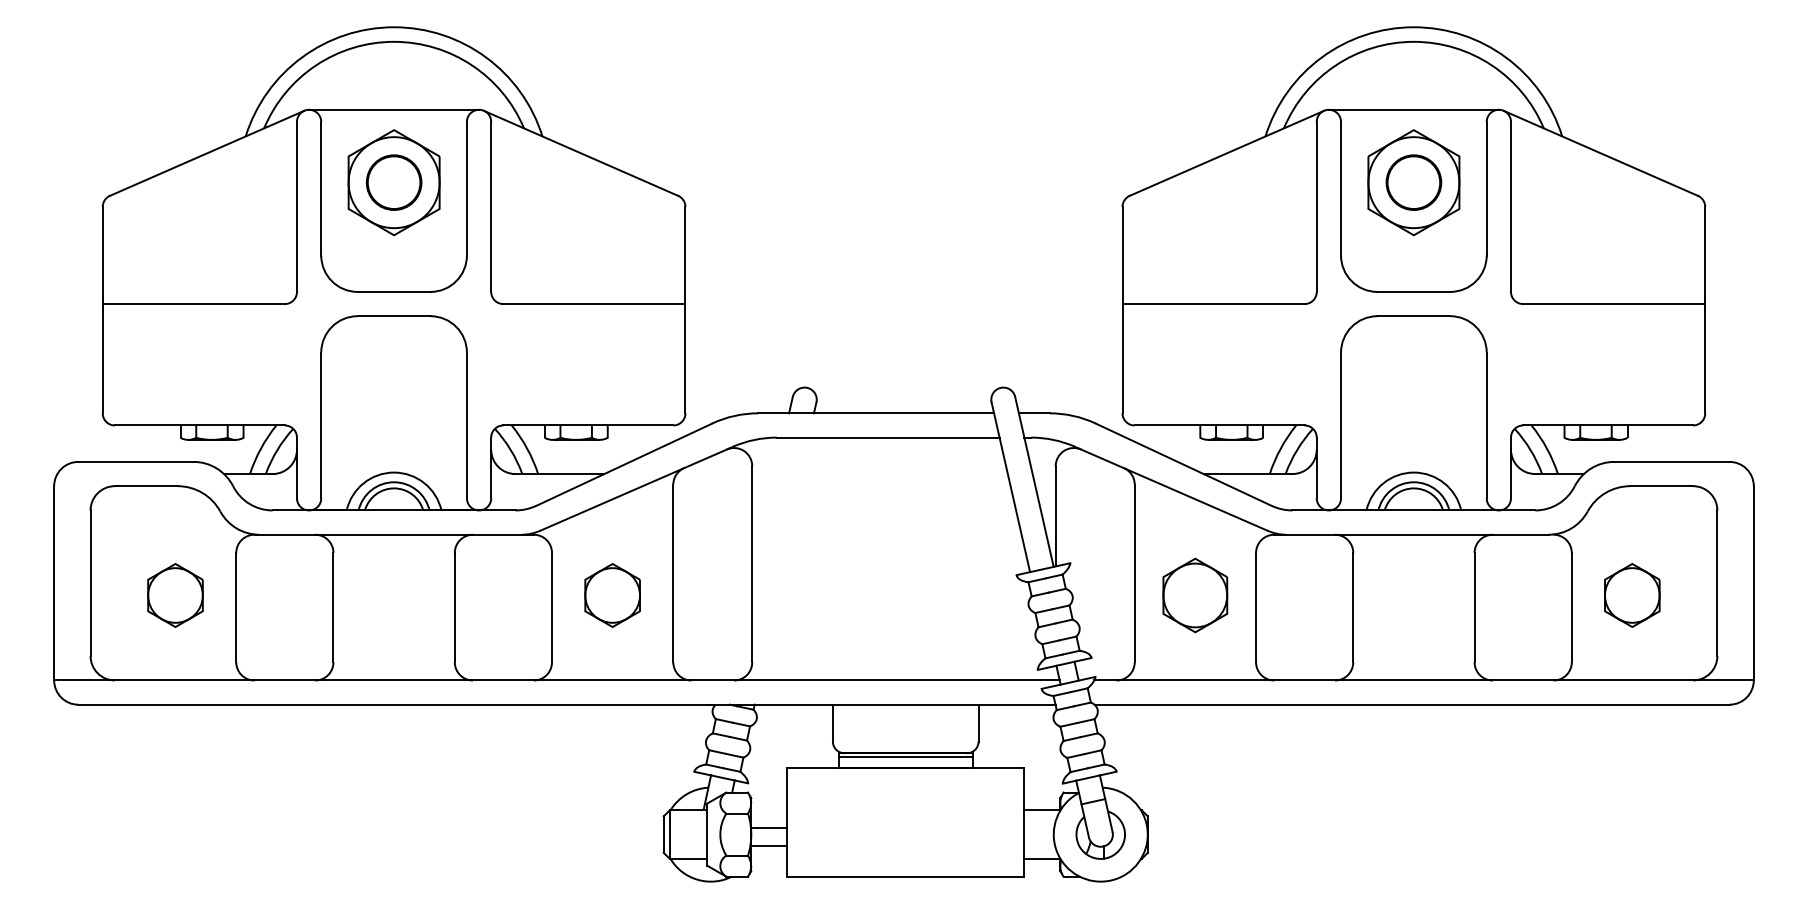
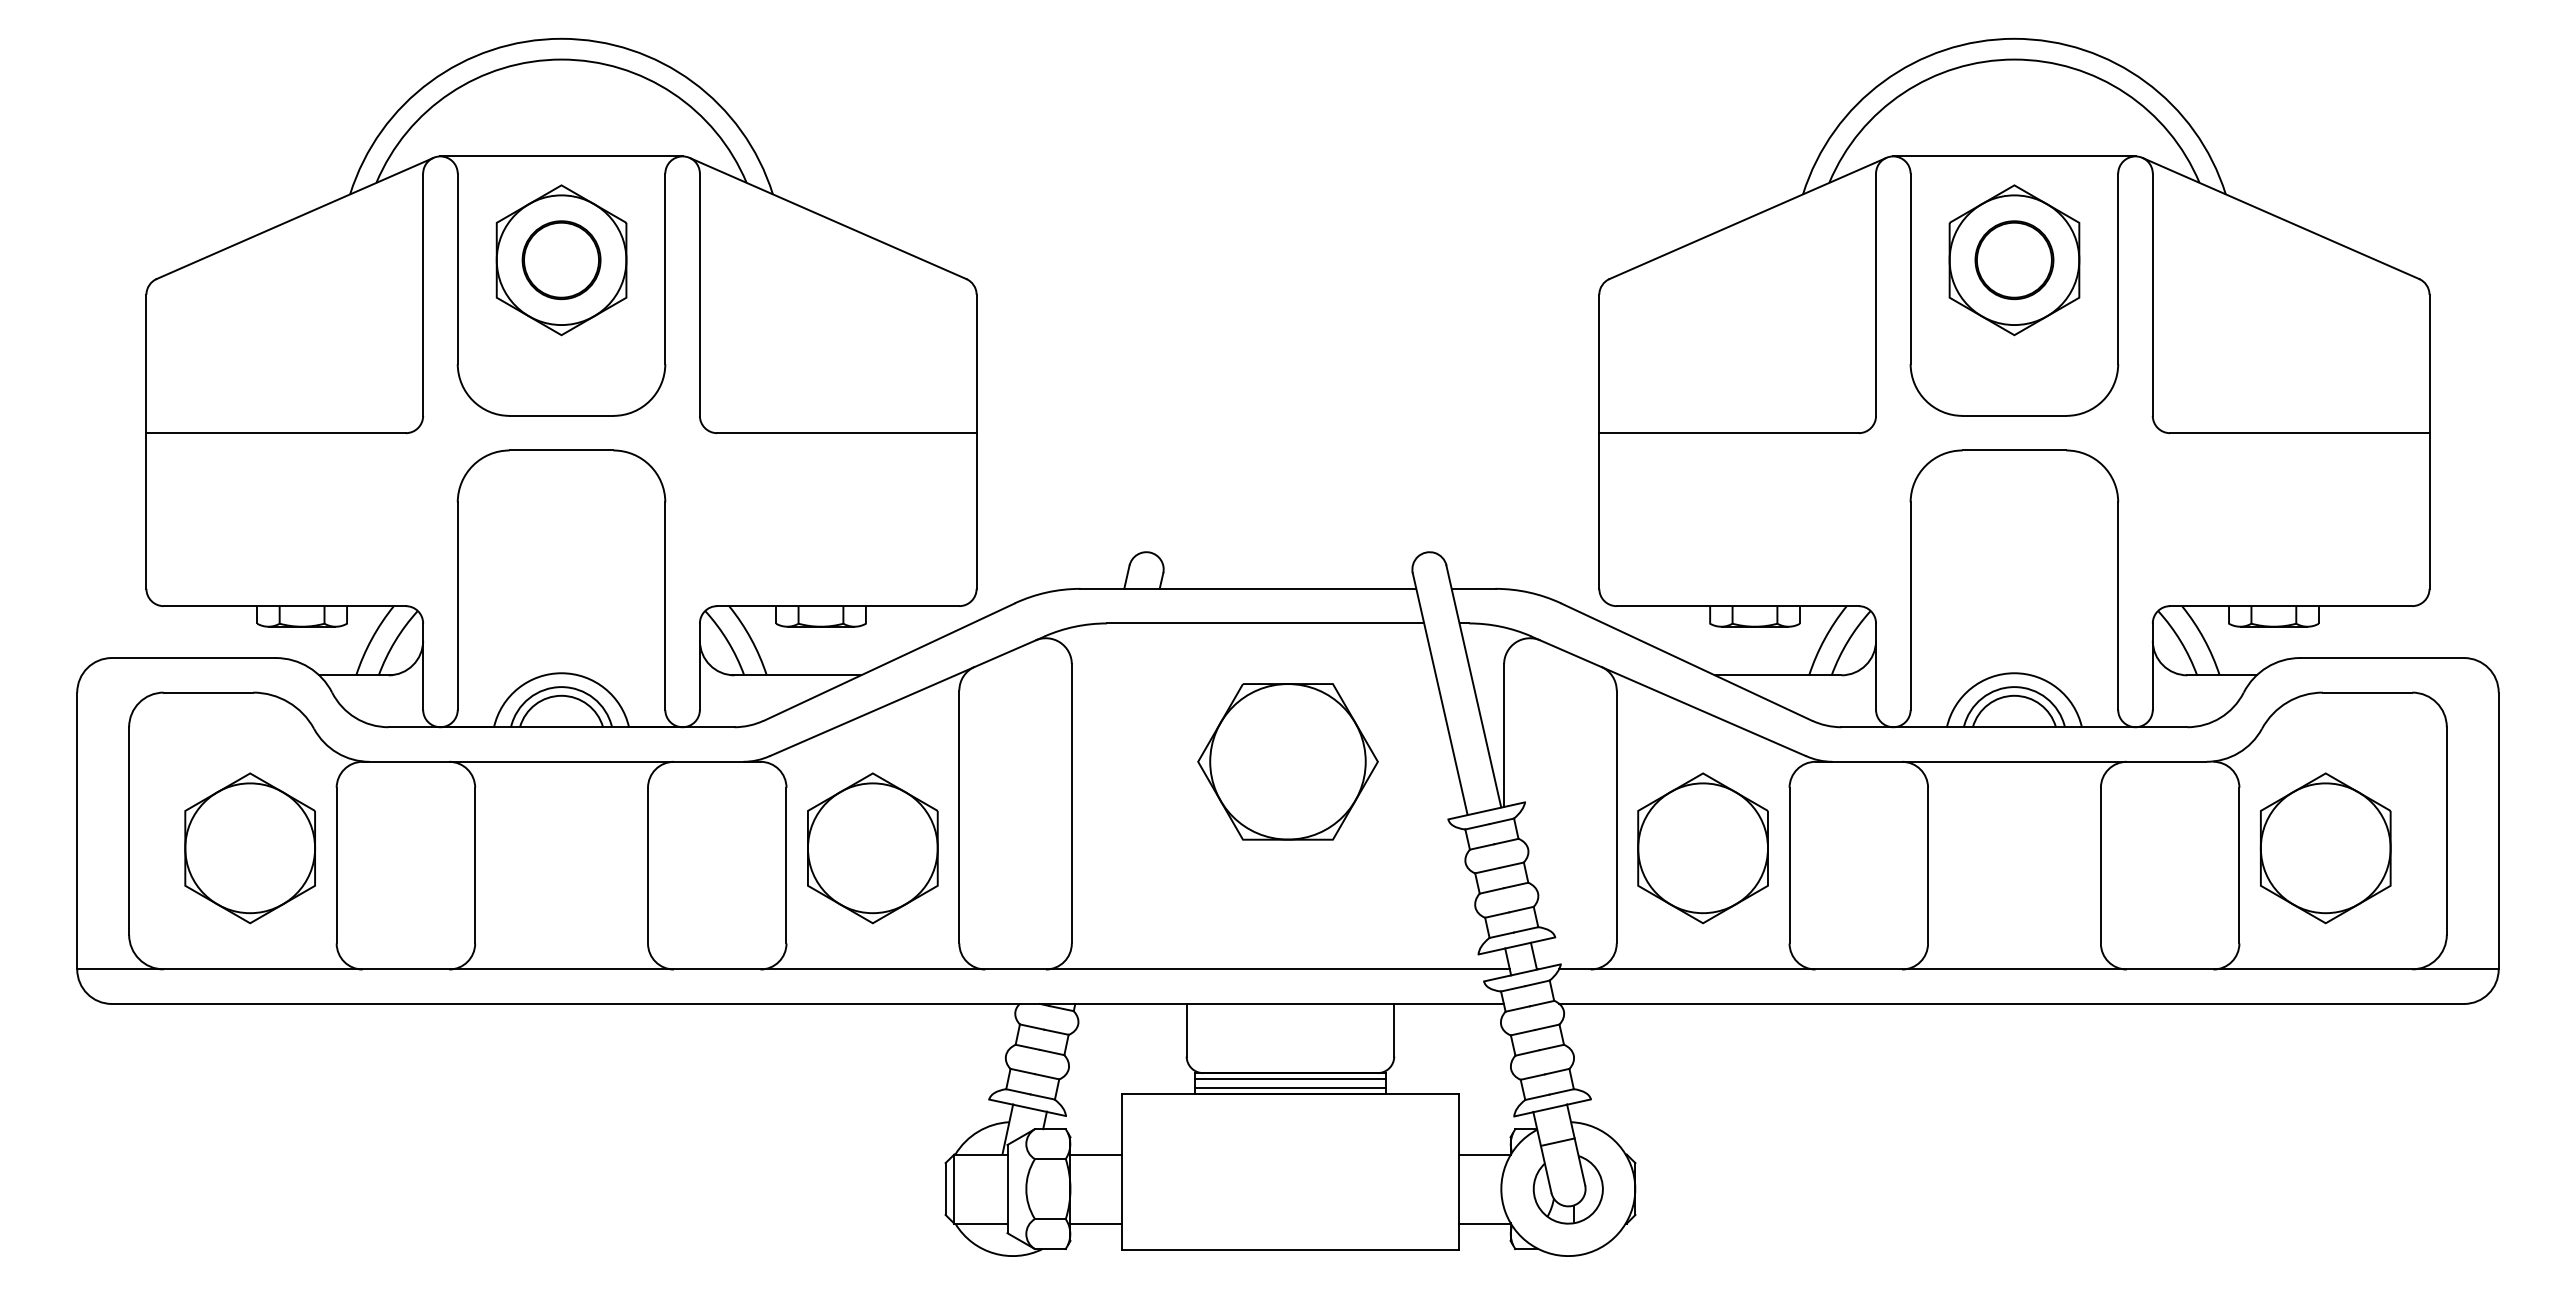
part: (903, 534) -> (1287, 761), added
part: (175, 595) -> (249, 848), size x1.67
part: (612, 595) -> (872, 848), size x1.67
part: (1194, 595) -> (1702, 848), size x1.43
part: (1632, 595) -> (2325, 848), size x1.67
line: (905, 764) -> (1290, 1088), added
line: (768, 827) -> (1095, 1223), moved
line: (768, 846) -> (1095, 1154), moved

